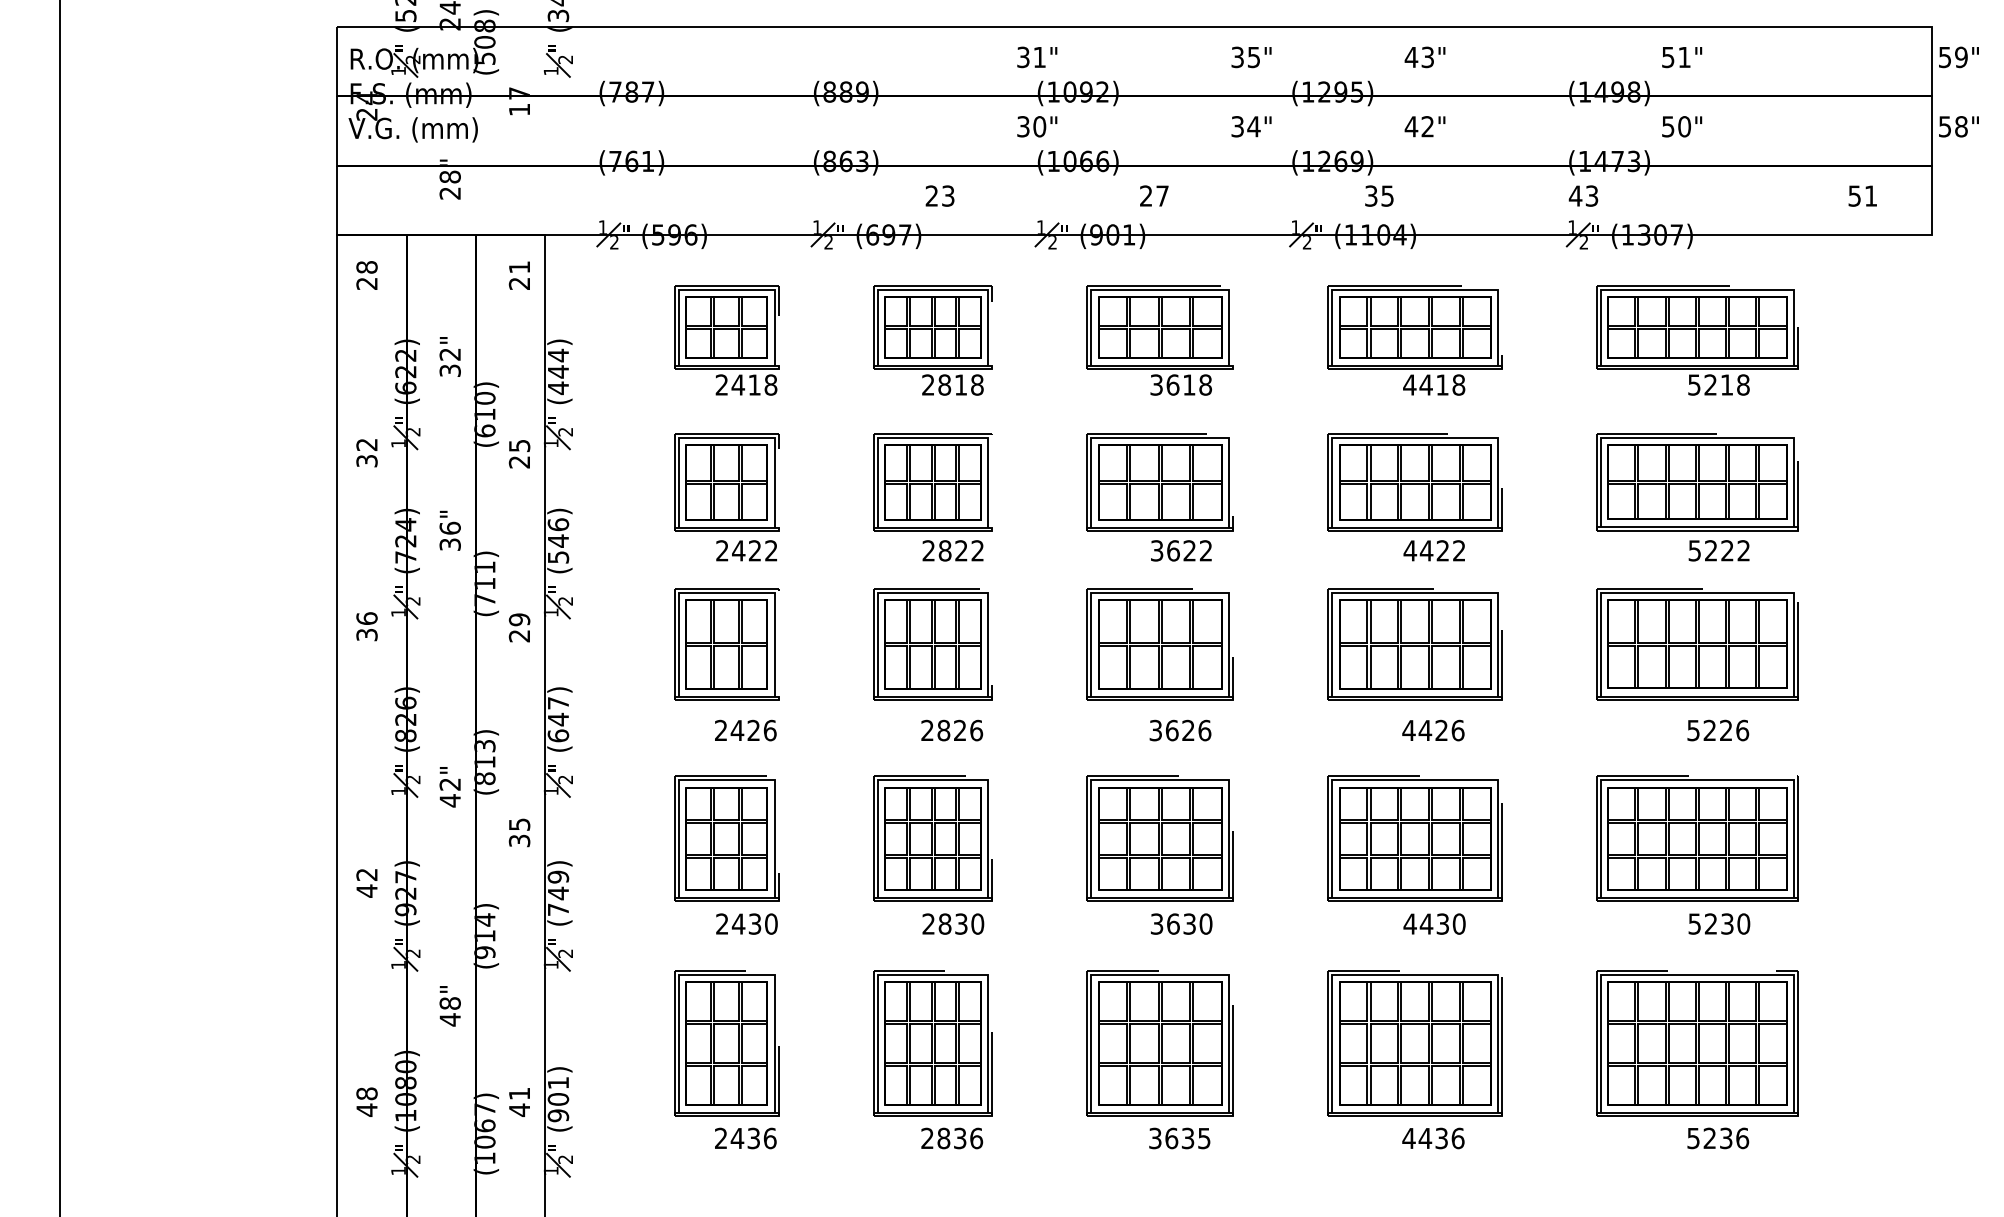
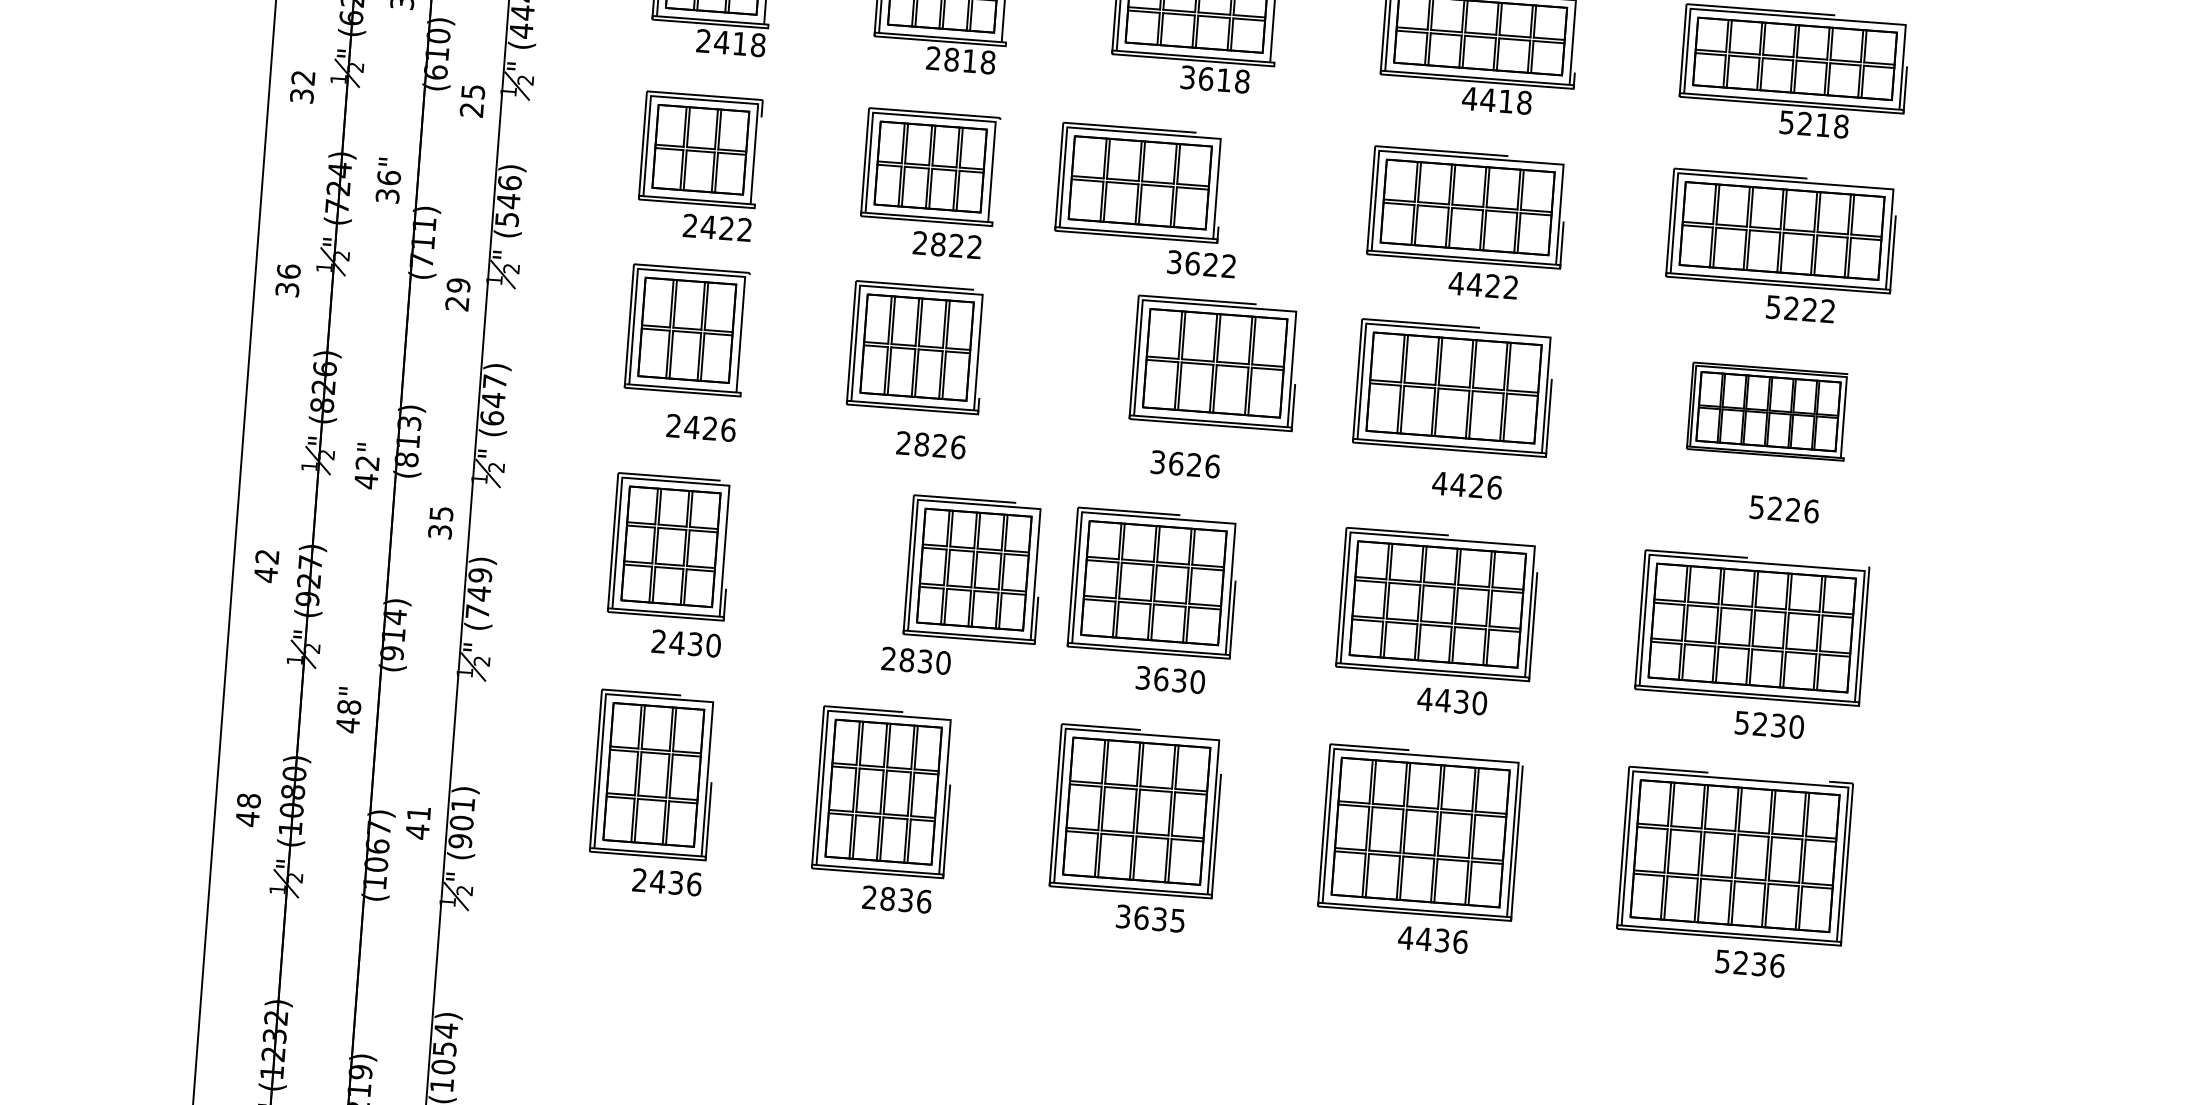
part: (1159, 482) -> (1139, 183), moved
part: (1159, 644) -> (1214, 363), moved
part: (1697, 644) -> (1768, 411), size x0.7
part: (932, 838) -> (973, 569), moved

